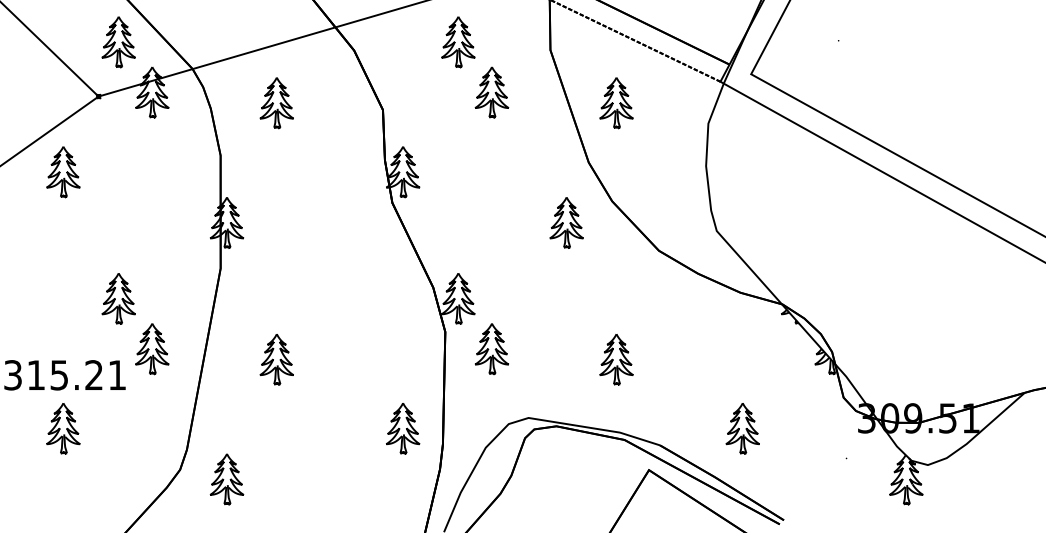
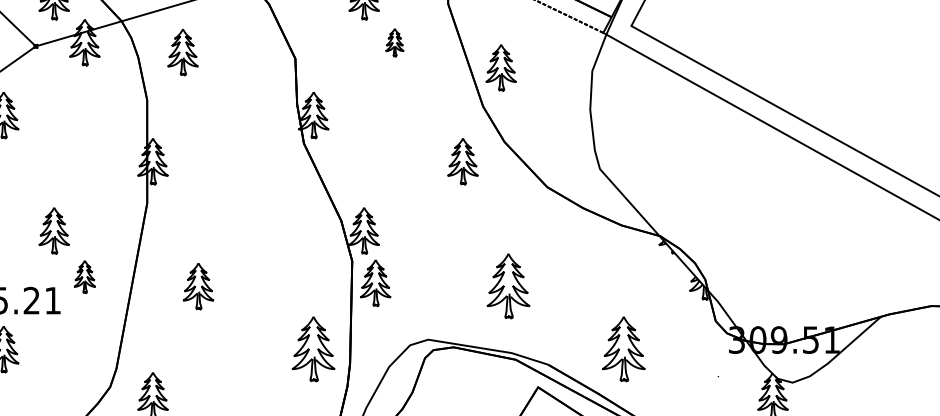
part: (491, 92) -> (394, 42), size x0.6
part: (276, 103) -> (182, 52), moved
part: (616, 103) -> (501, 68), moved
part: (152, 349) -> (85, 277), size x0.7
part: (491, 349) -> (375, 283), moved
part: (616, 359) -> (508, 286), size x1.4
part: (403, 428) -> (314, 349), size x1.4
part: (742, 428) -> (623, 349), size x1.4

